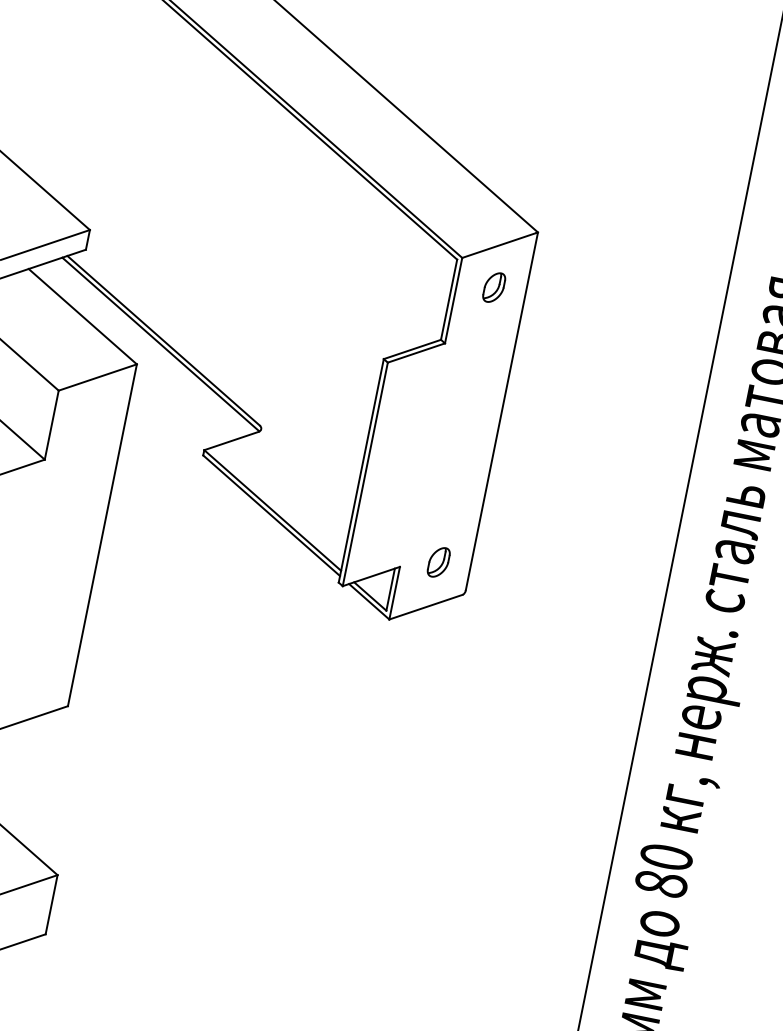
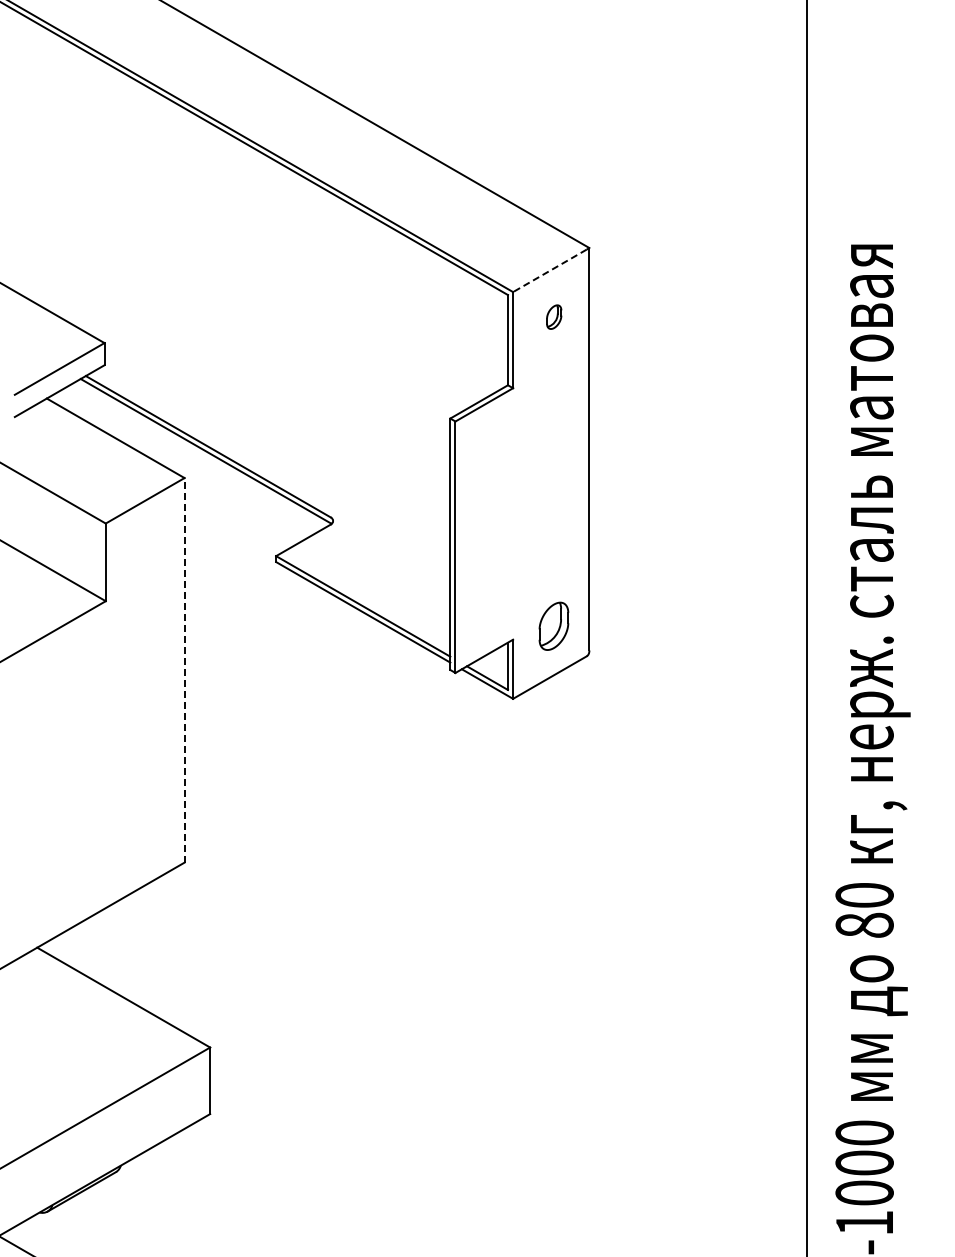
line: (498, 245) -> (549, 270), solid -> dashed
part: (494, 287) -> (554, 316), size x0.7
line: (102, 534) -> (184, 669), solid -> dashed
part: (439, 562) -> (554, 626), size x1.4

